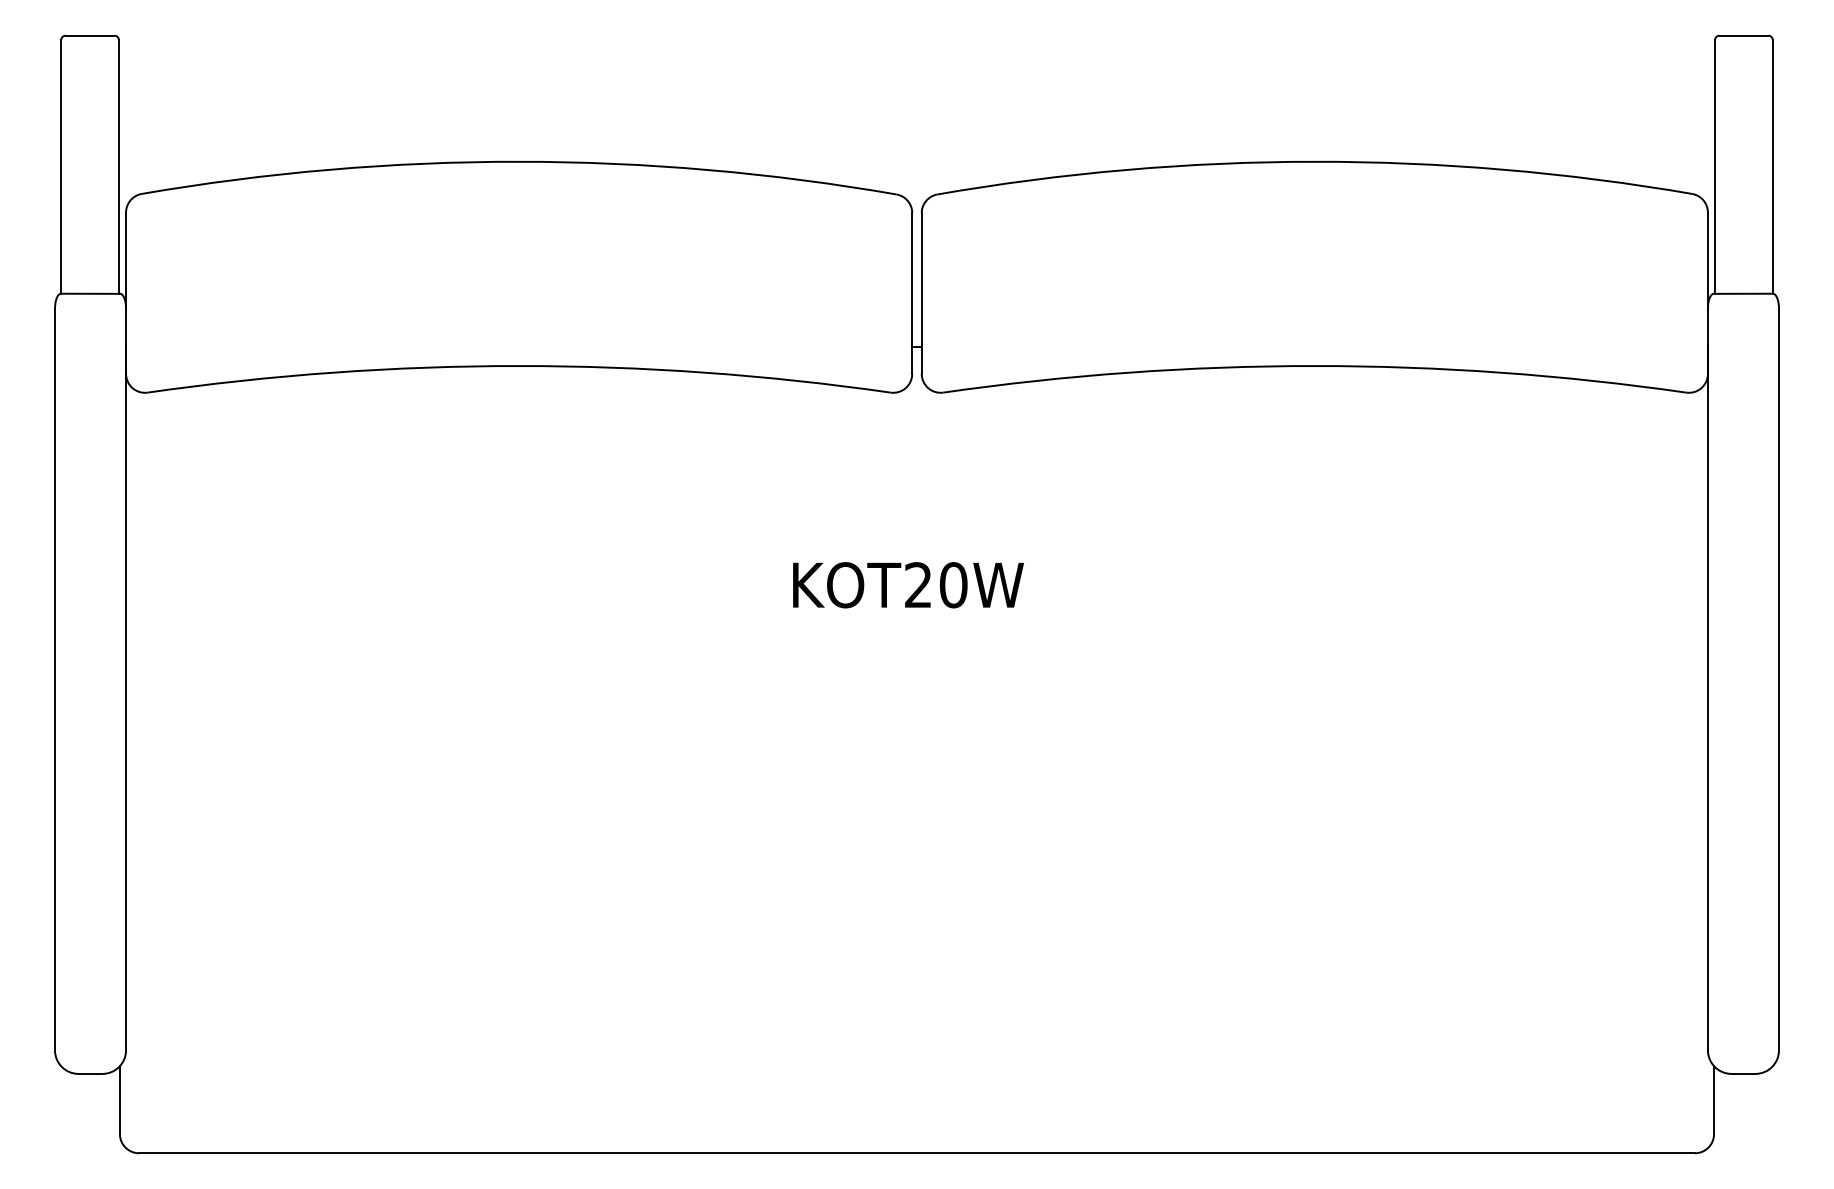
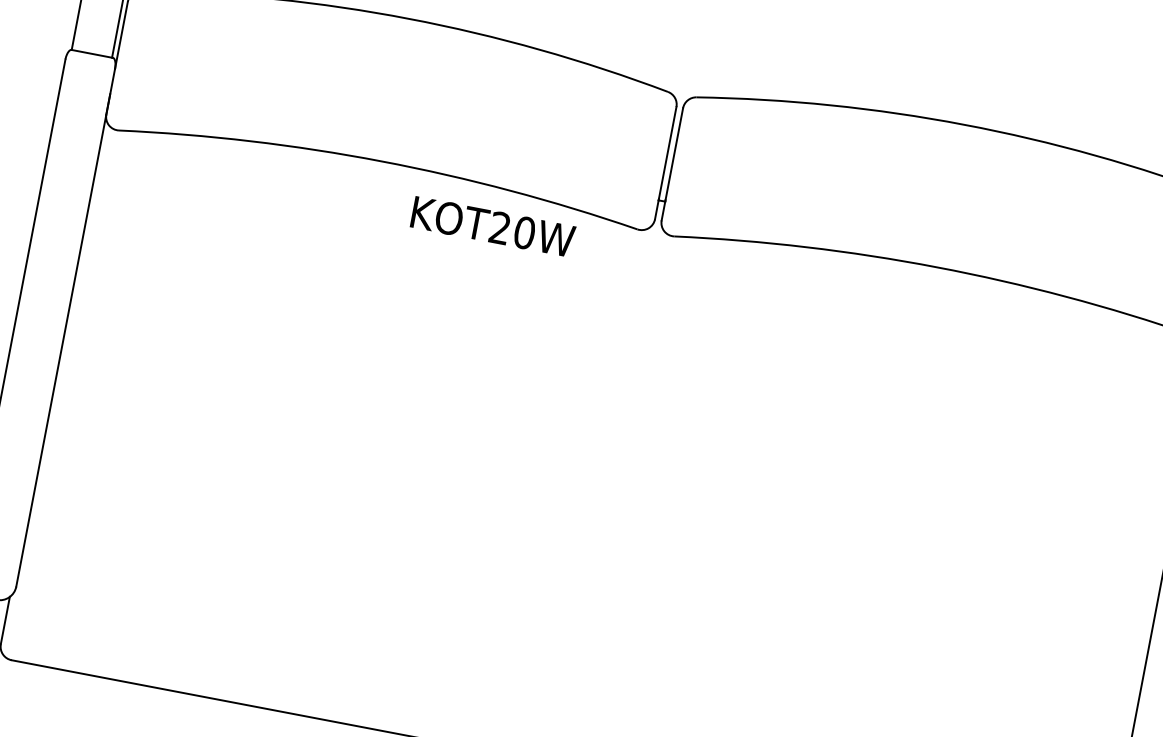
text: (908, 585) -> (493, 227), moved

